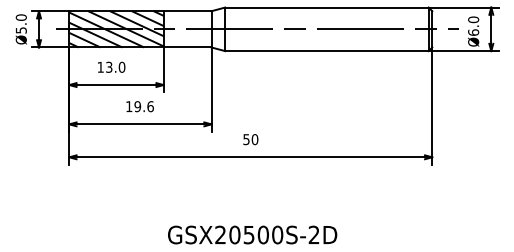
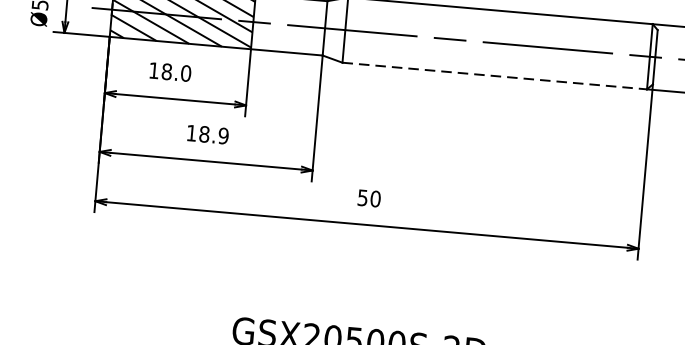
line: (326, 51) -> (494, 76), solid -> dashed
text: (109, 66) -> (167, 70), 13.0 -> 18.0
text: (143, 106) -> (213, 134), 19.6 -> 18.9

